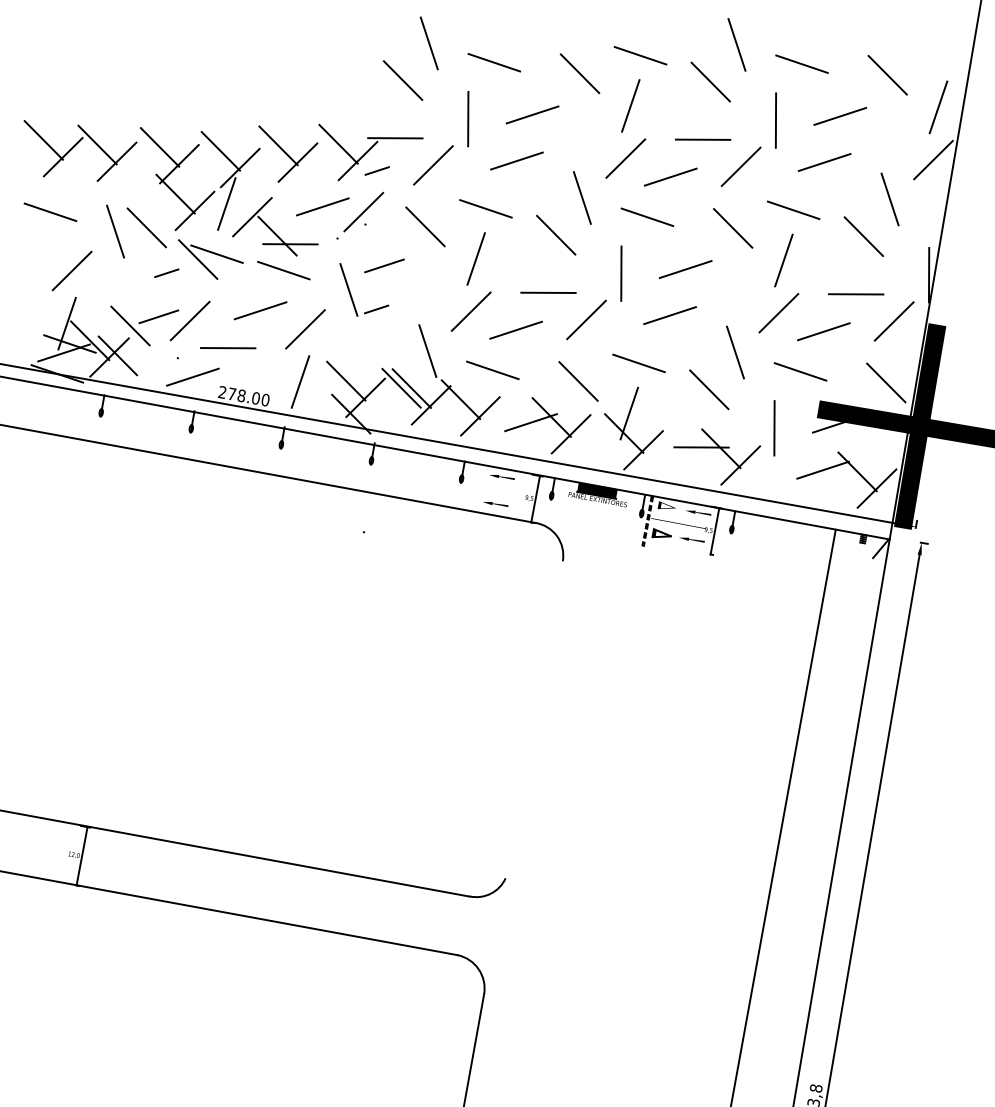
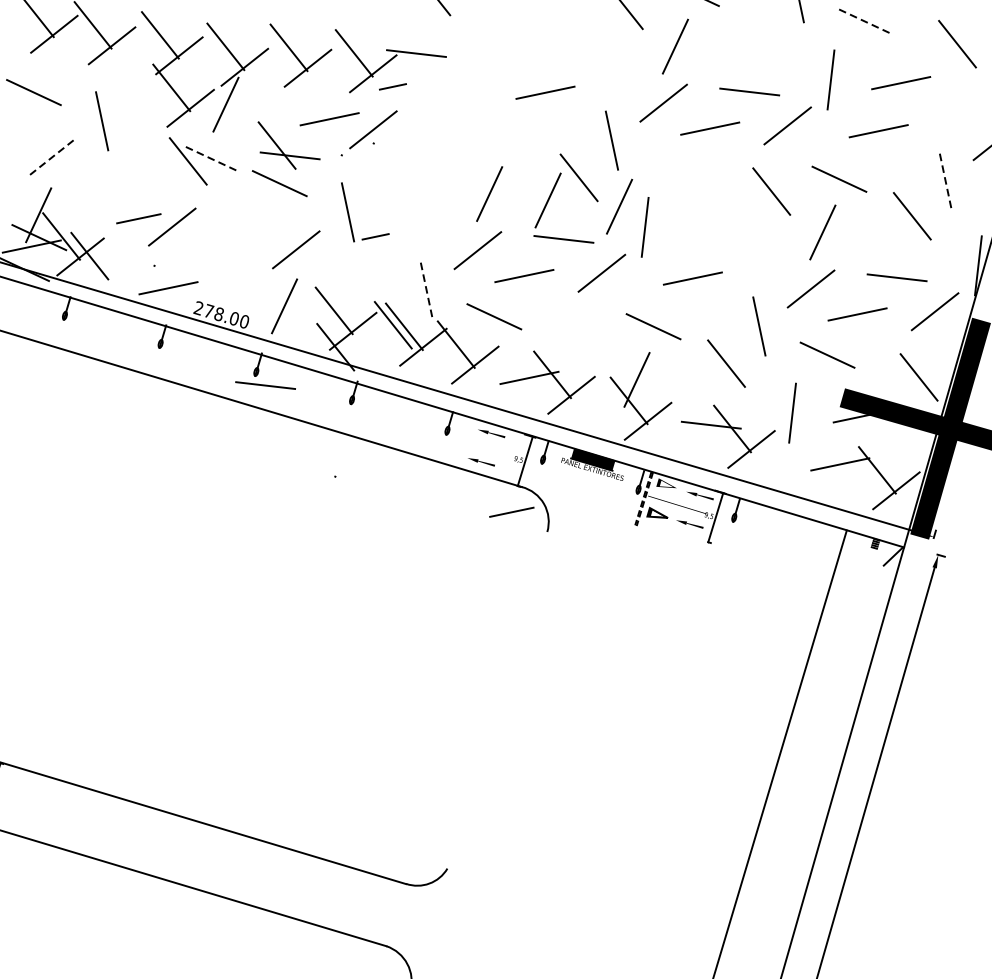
line: (802, 64) -> (866, 22), solid -> dashed
line: (710, 81) -> (764, 29), removed
line: (532, 114) -> (567, 44), removed
line: (468, 118) -> (498, 40), removed
line: (433, 165) -> (454, 87), removed
line: (889, 199) -> (944, 179), solid -> dashed
line: (485, 208) -> (505, 140), removed
line: (647, 216) -> (680, 168), removed
line: (252, 217) -> (252, 122), removed
line: (425, 226) -> (438, 152), removed
line: (146, 227) -> (136, 120), removed
line: (216, 254) -> (208, 158), solid -> dashed
line: (595, 257) -> (619, 206), added
line: (529, 258) -> (547, 199), added
line: (384, 265) -> (511, 511), moved
line: (685, 269) -> (715, 230), removed
line: (71, 271) -> (49, 159), solid -> dashed
line: (166, 273) -> (152, 172), removed
line: (260, 310) -> (249, 224), removed
line: (130, 325) -> (107, 224), removed
line: (228, 348) -> (265, 385), moved
line: (427, 350) -> (425, 287), solid -> dashed
line: (578, 381) -> (585, 339), removed

